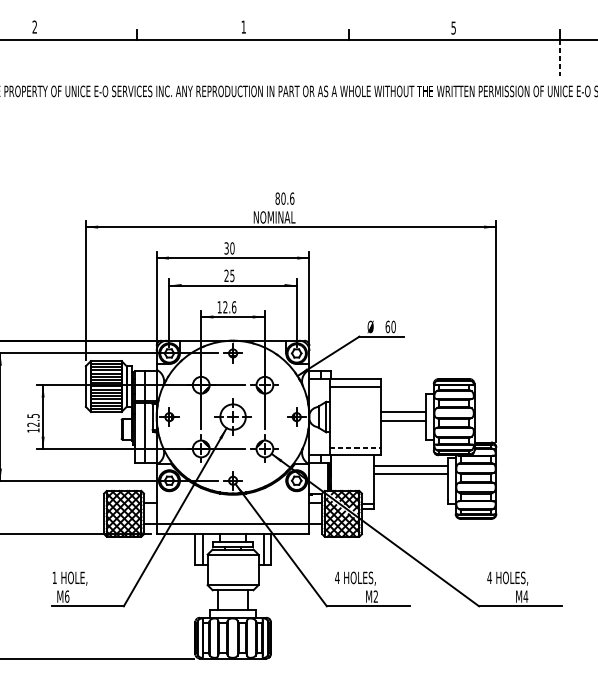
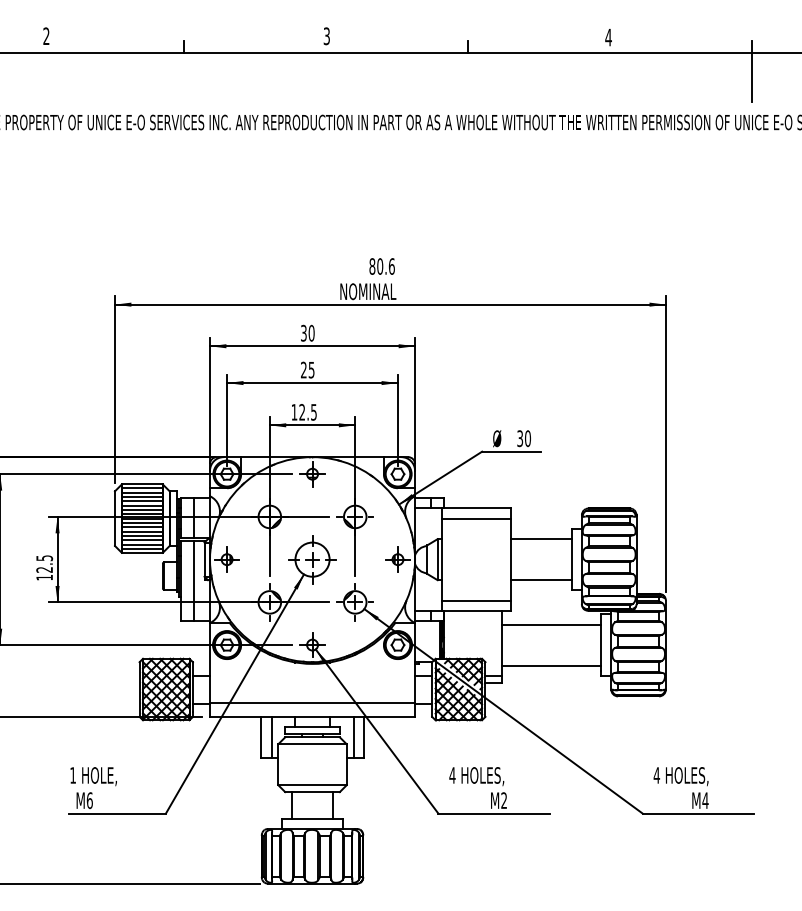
text: (243, 27) -> (326, 36), 1 -> 3
text: (453, 28) -> (608, 37), 5 -> 4
line: (560, 57) -> (751, 77), dashed -> solid
text: (234, 307) -> (314, 412), 12.6 -> 12.5
text: (388, 326) -> (520, 438), 60 -> 30
line: (402, 412) -> (540, 580), moved
line: (402, 421) -> (540, 539), moved
line: (356, 447) -> (477, 600), dashed -> solid
line: (410, 473) -> (550, 665), moved

